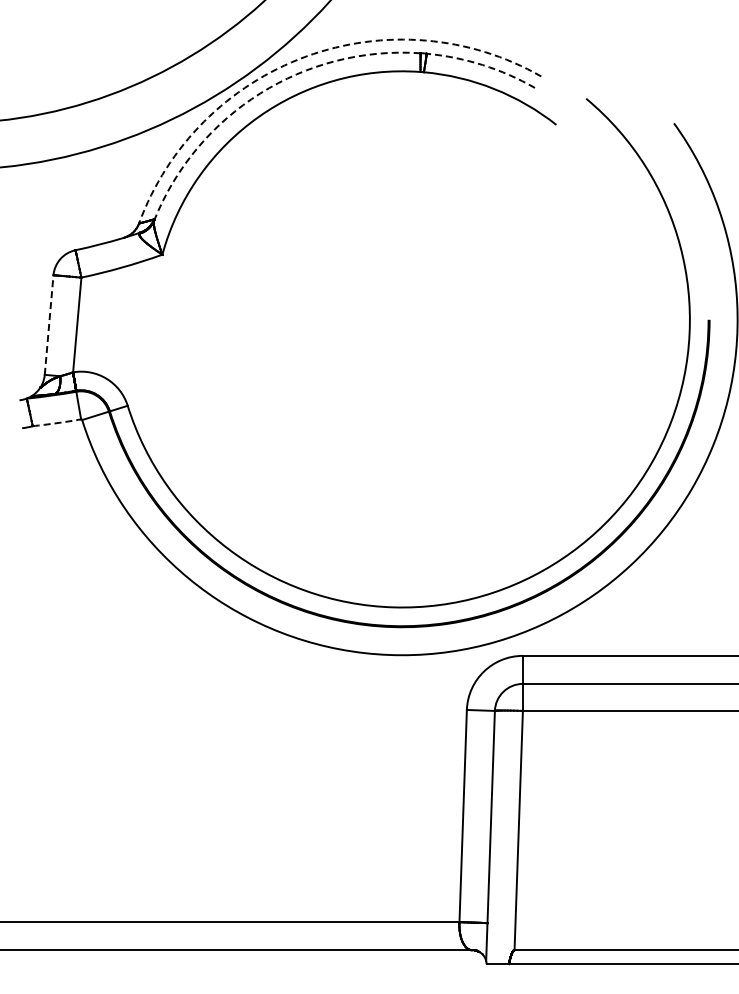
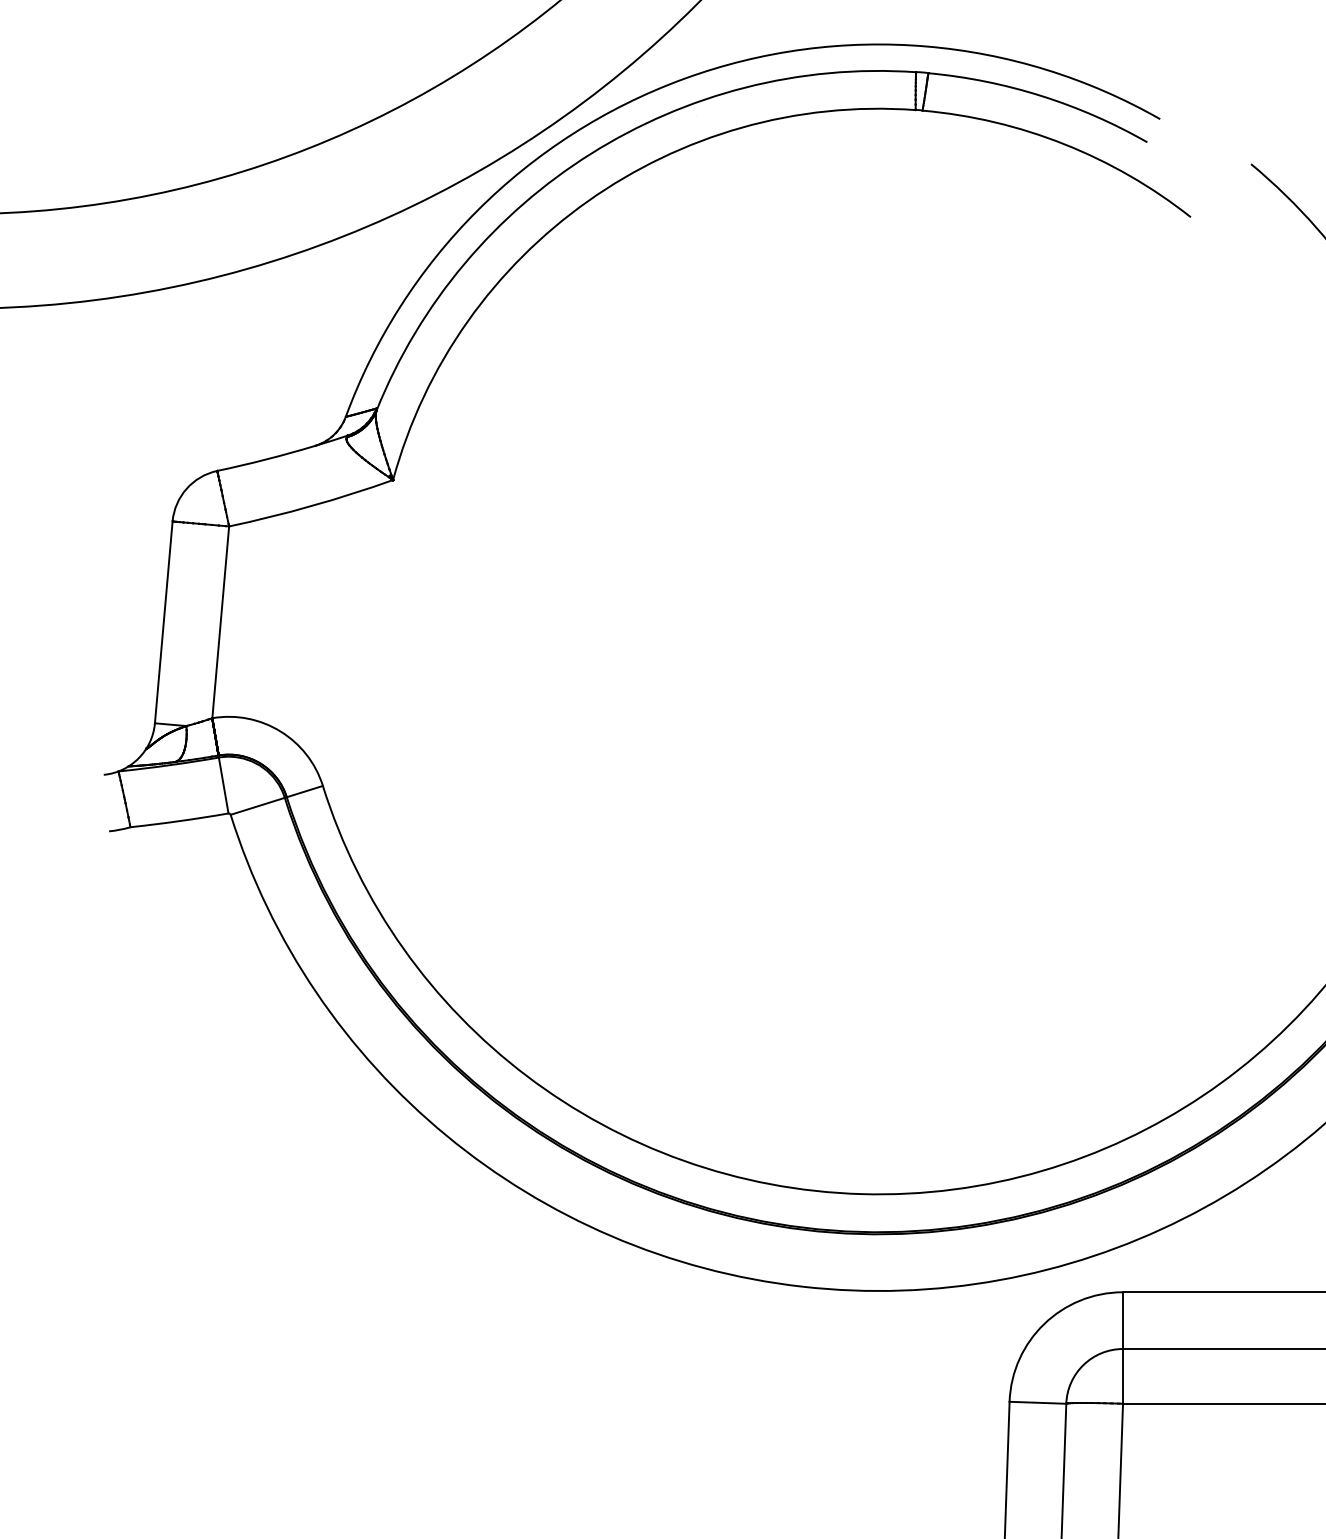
arc: (306, 56) -> (684, 78), dashed -> solid
arc: (482, 65) -> (1041, 96), dashed -> solid
arc: (260, 93) -> (591, 153), dashed -> solid
line: (49, 324) -> (164, 621), dashed -> solid
arc: (56, 423) -> (178, 821), dashed -> solid

